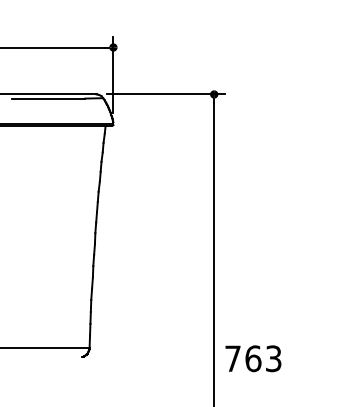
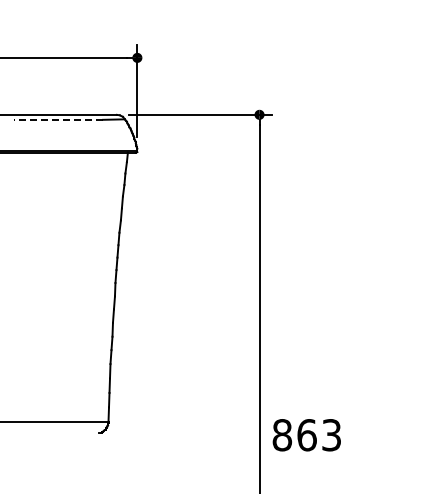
line: (48, 98) -> (58, 119), solid -> dashed
text: (233, 358) -> (282, 435), 763 -> 863

